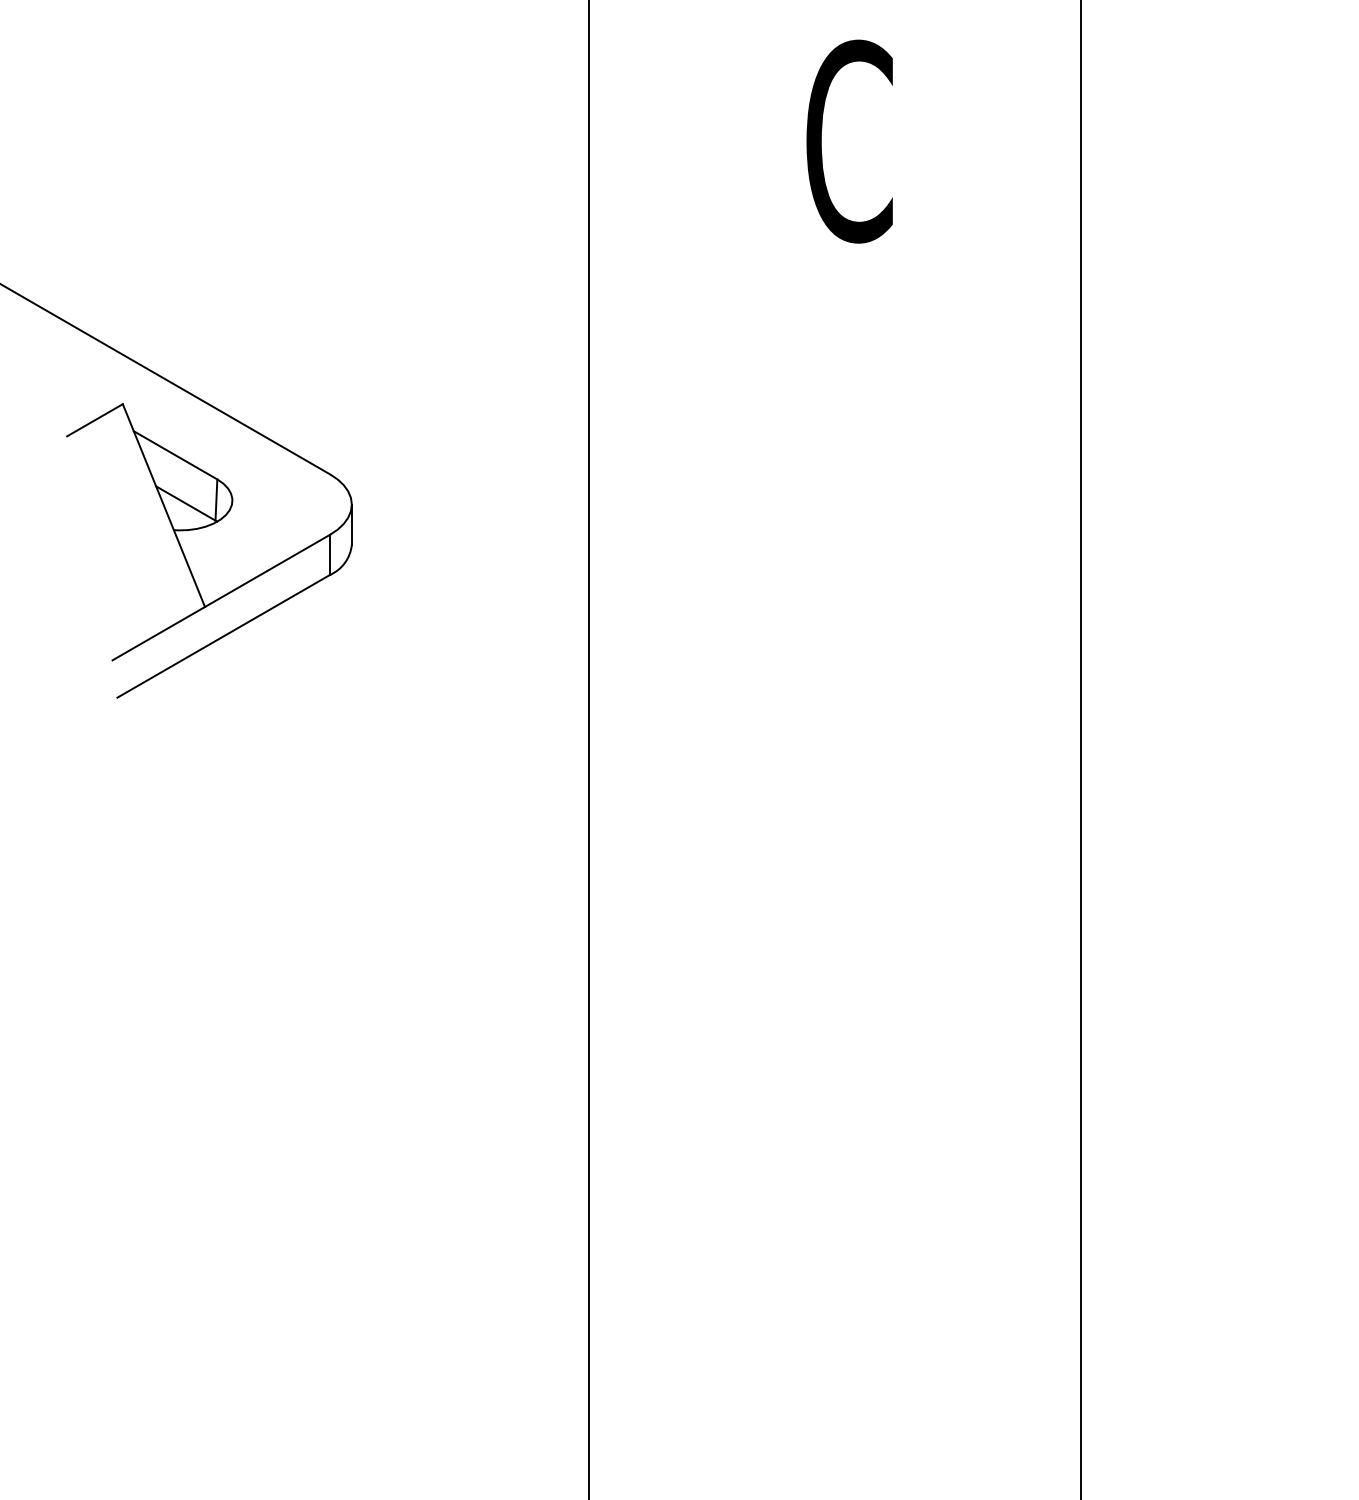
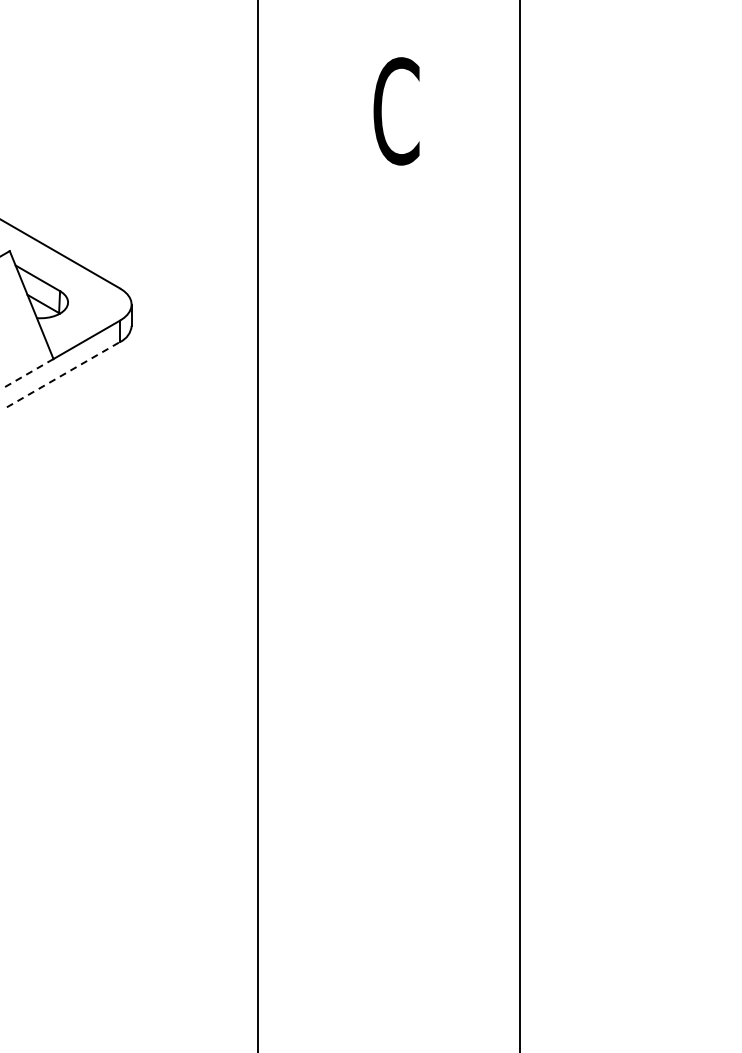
line: (157, 634) -> (28, 373), solid -> dashed
line: (223, 636) -> (63, 374), solid -> dashed

